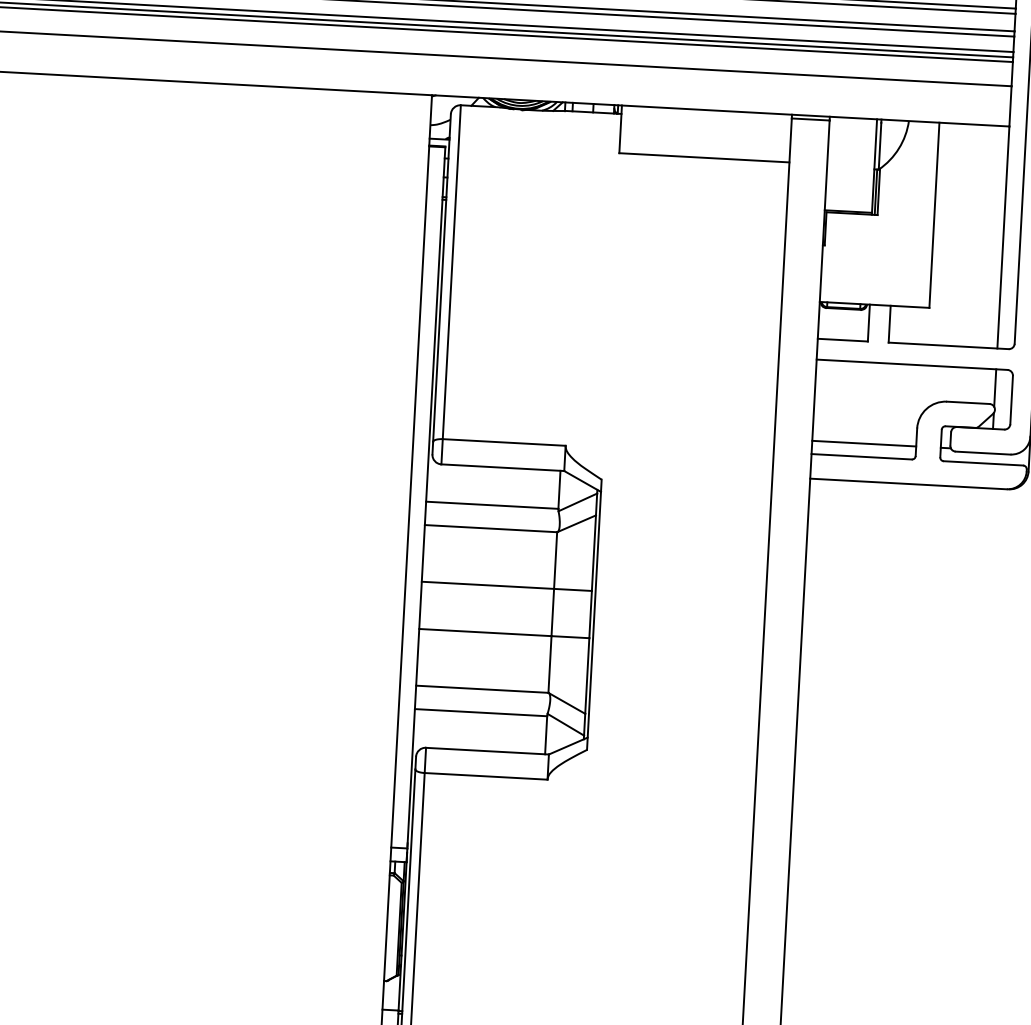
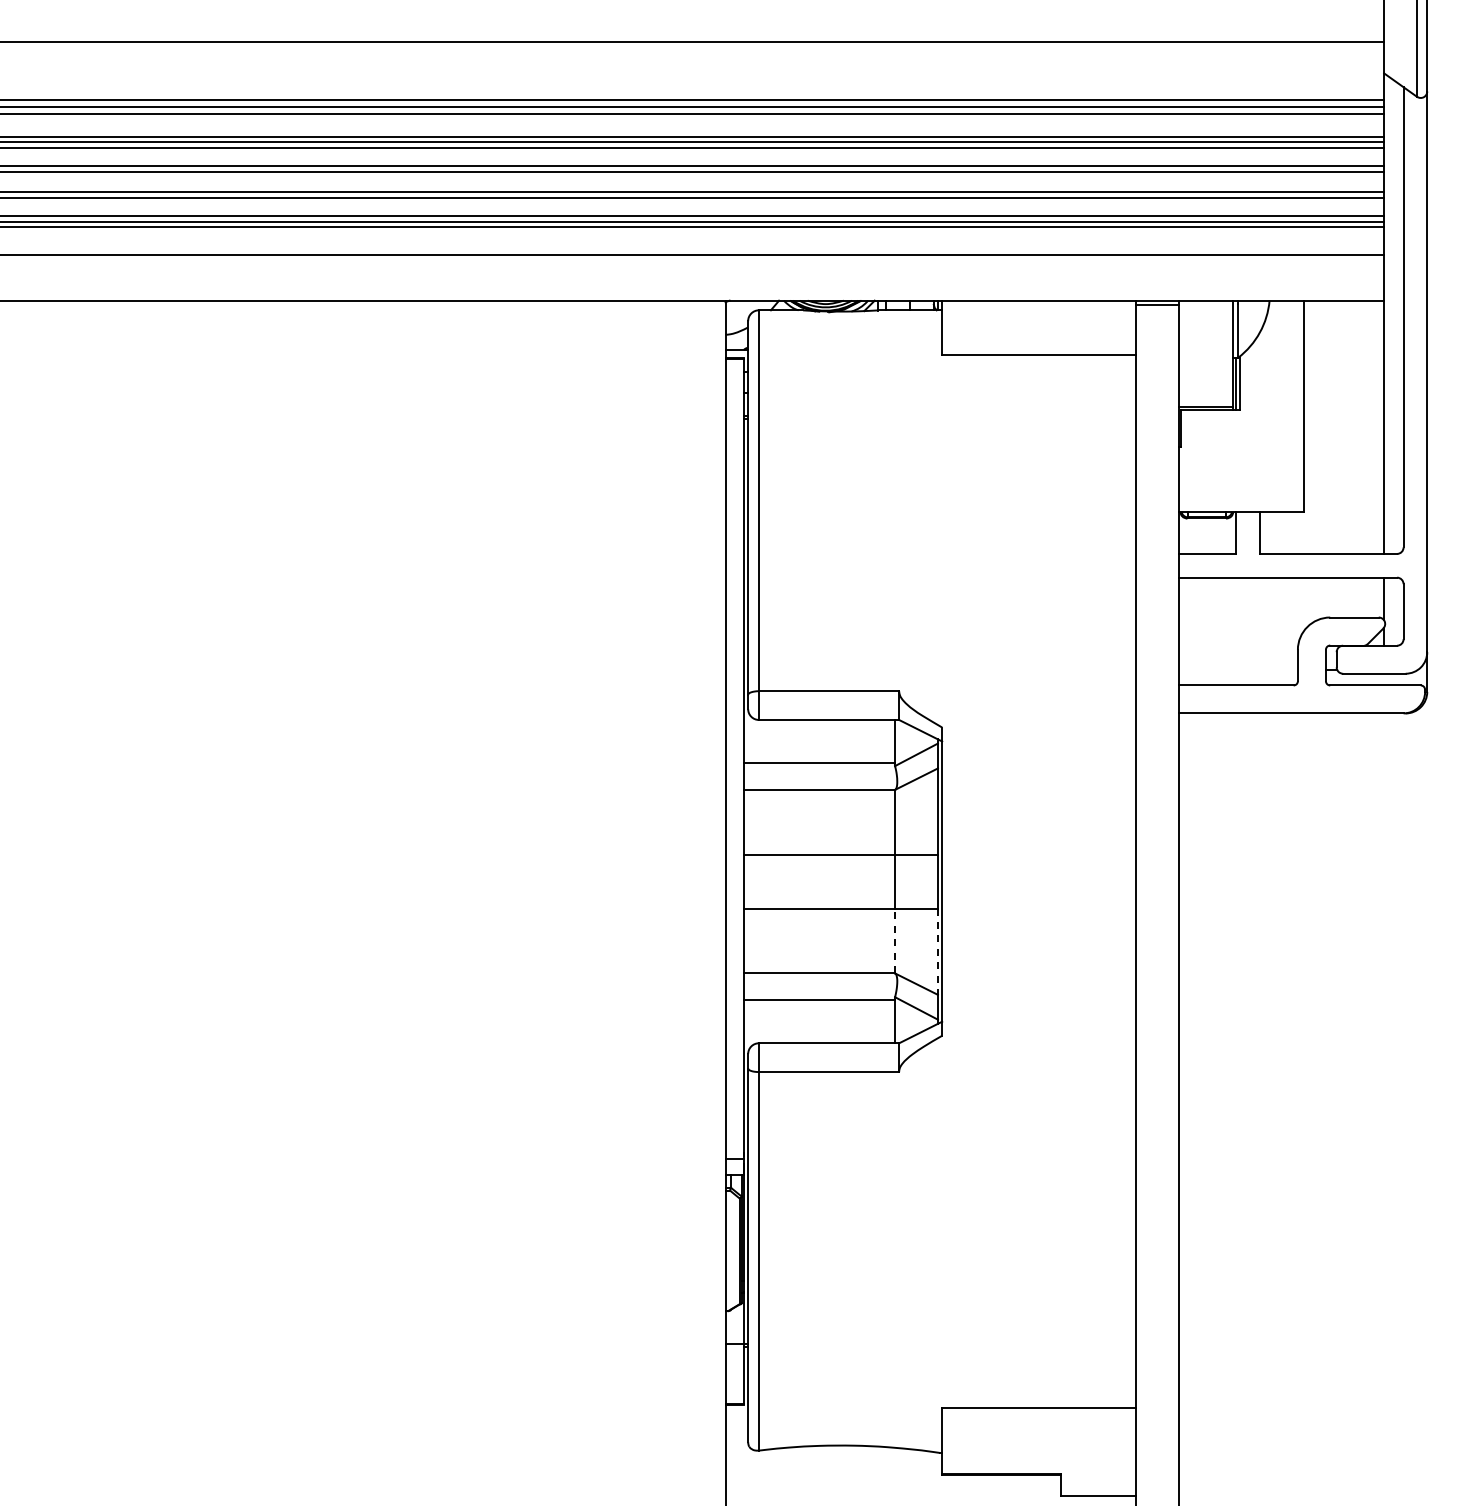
line: (864, 443) -> (1238, 670), removed
line: (549, 664) -> (894, 940), solid -> dashed
line: (586, 676) -> (937, 952), solid -> dashed

